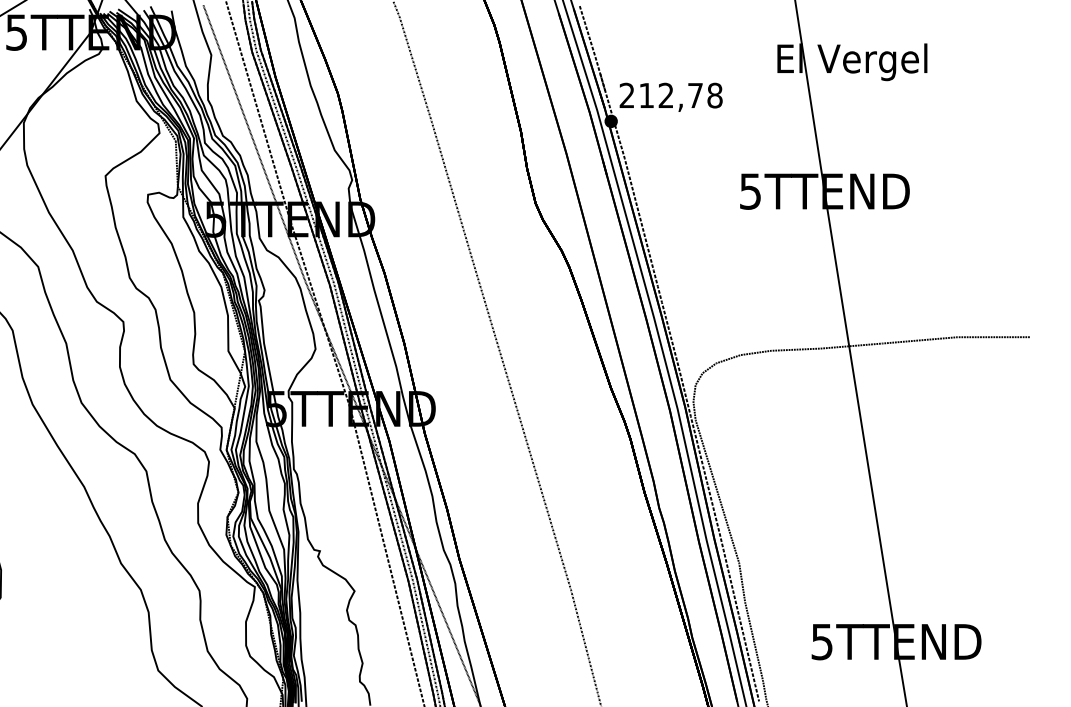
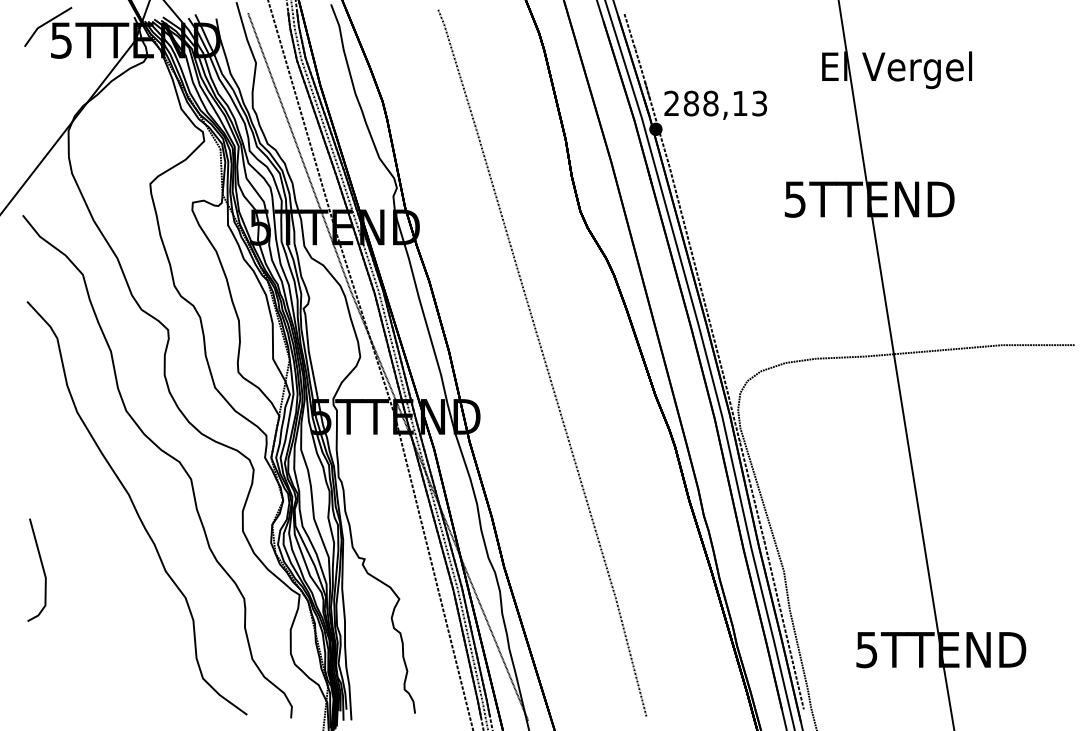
text: (680, 95) -> (725, 103), 212,78 -> 288,13

